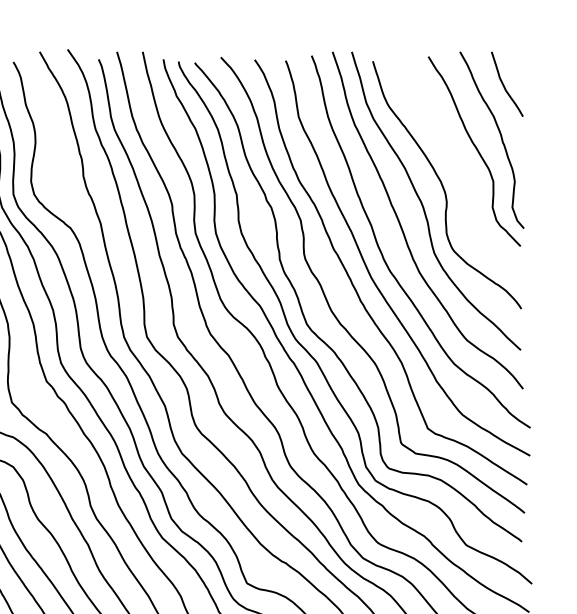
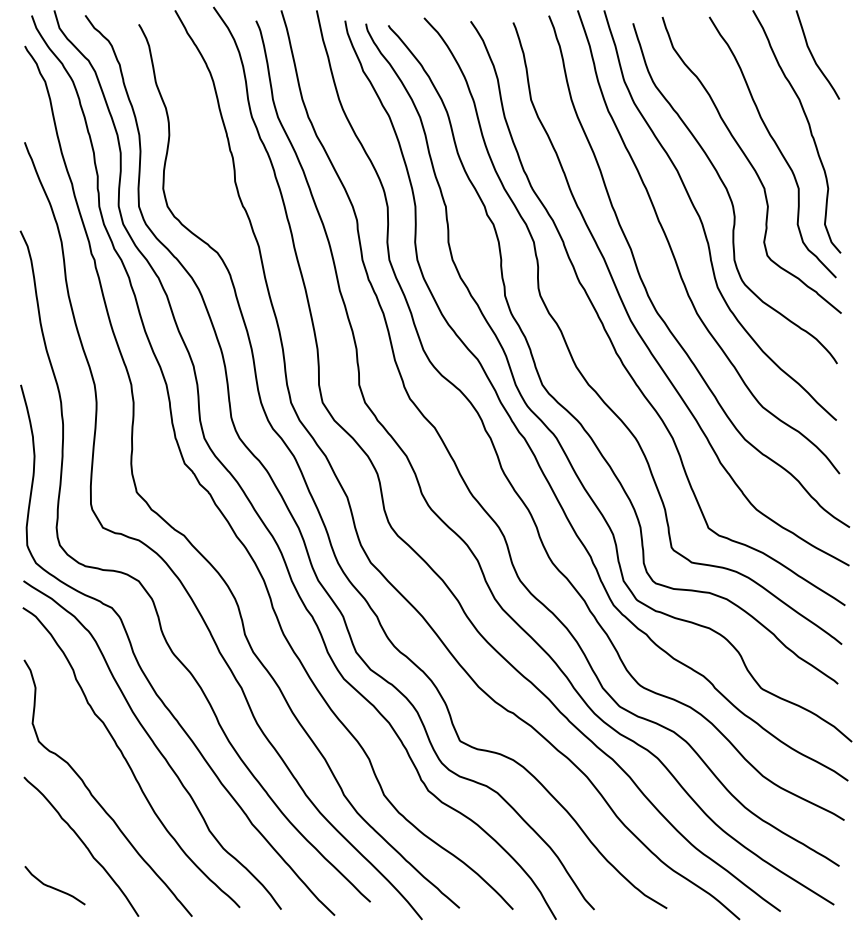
curve: (459, 164) -> (751, 165), added

